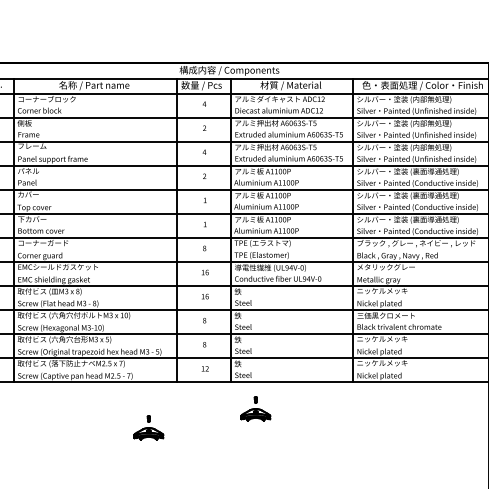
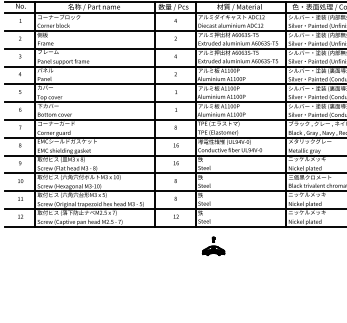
part: (148, 427) -> (134, 260), removed

